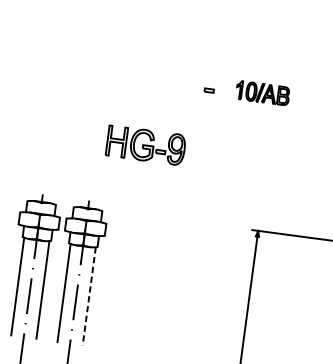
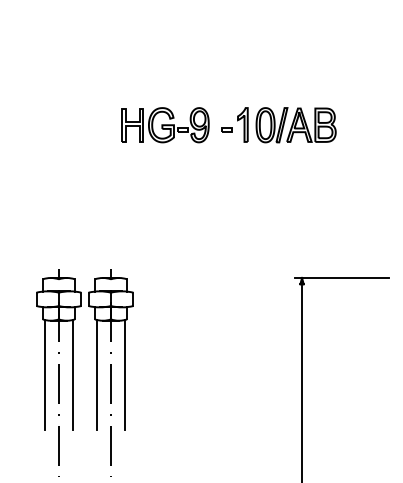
part: (262, 93) -> (286, 125), size x1.67
part: (145, 145) -> (165, 125), moved
line: (89, 296) -> (125, 375), dashed -> solid

